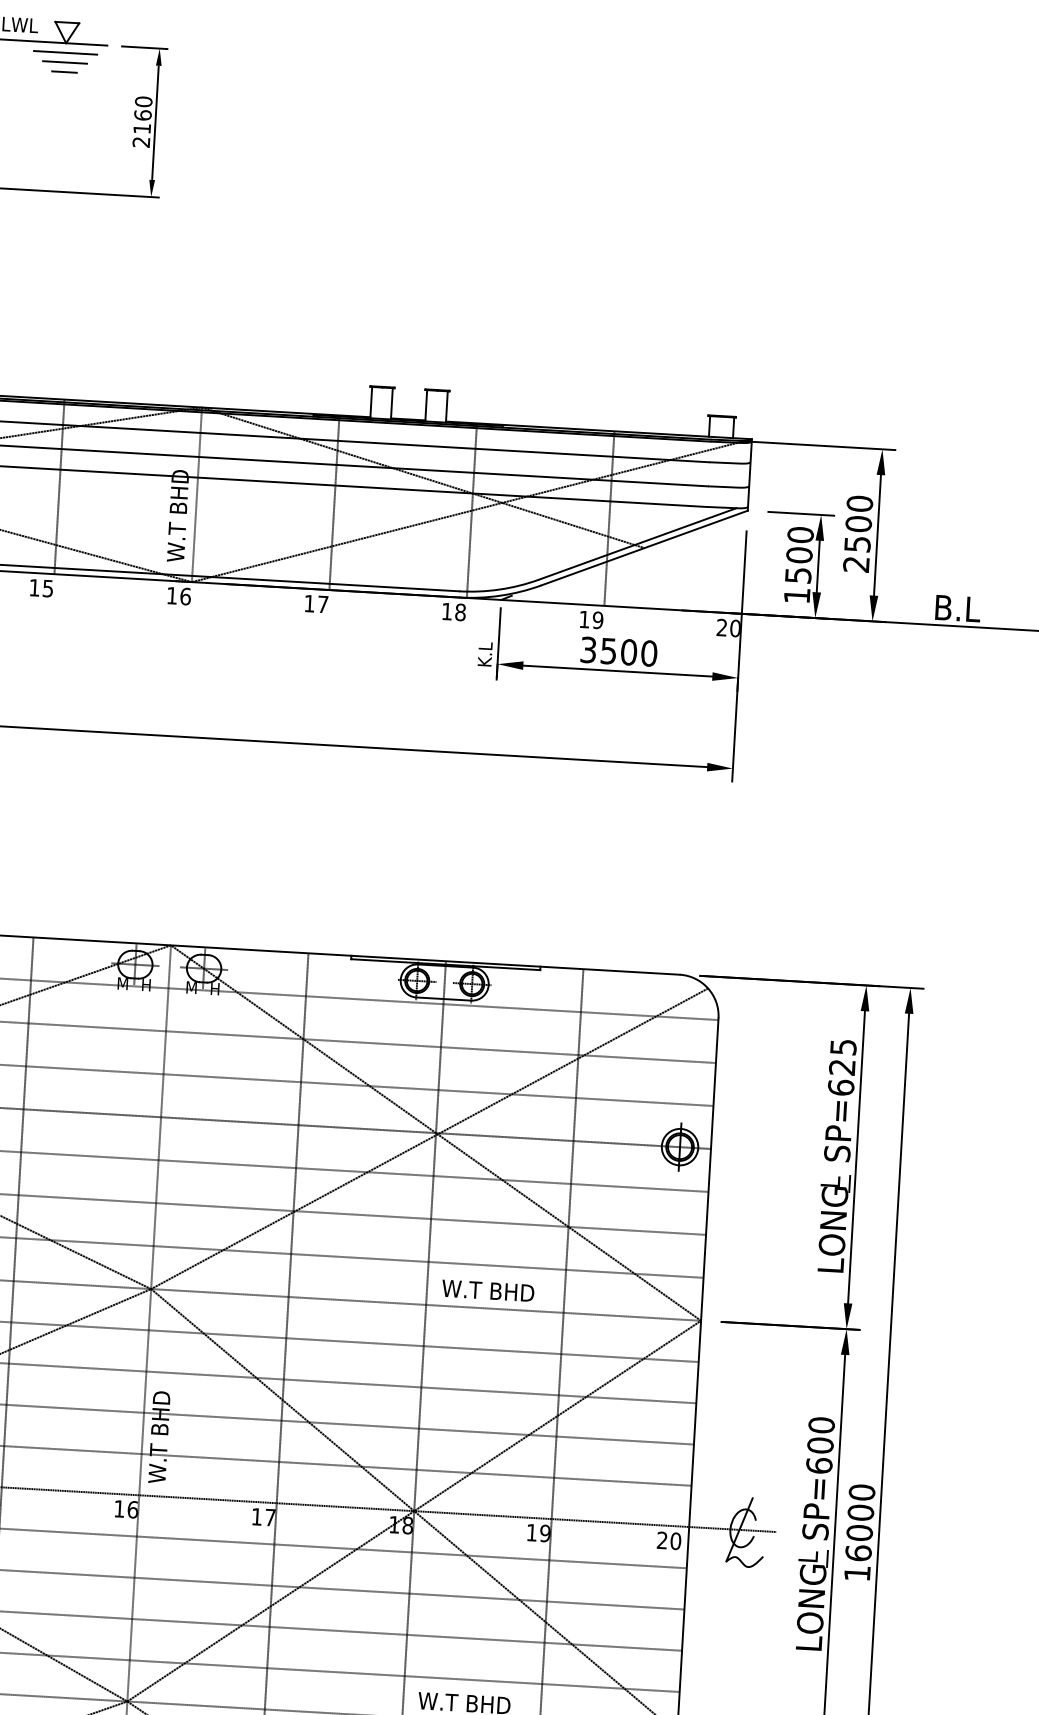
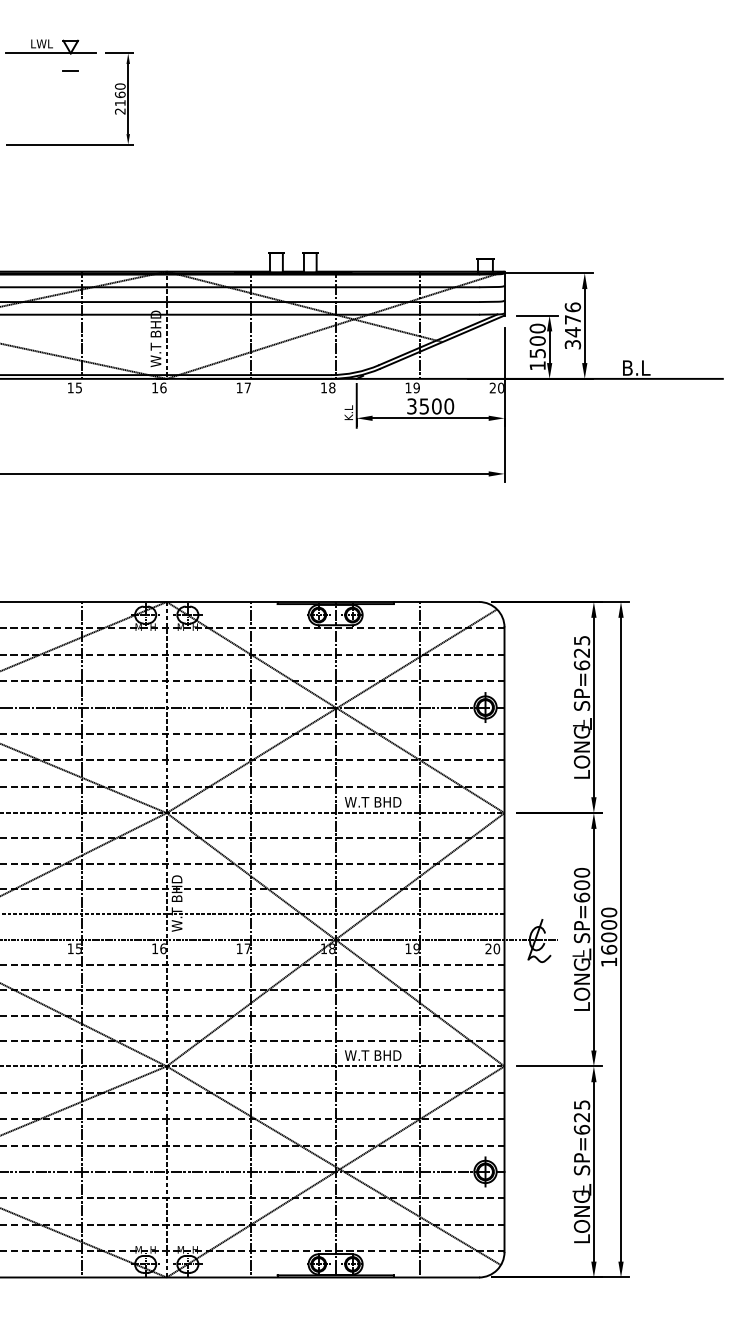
line: (65, 53) -> (70, 59), removed
line: (64, 62) -> (70, 65), removed
text: (857, 533) -> (572, 325), 2500 -> 3476

